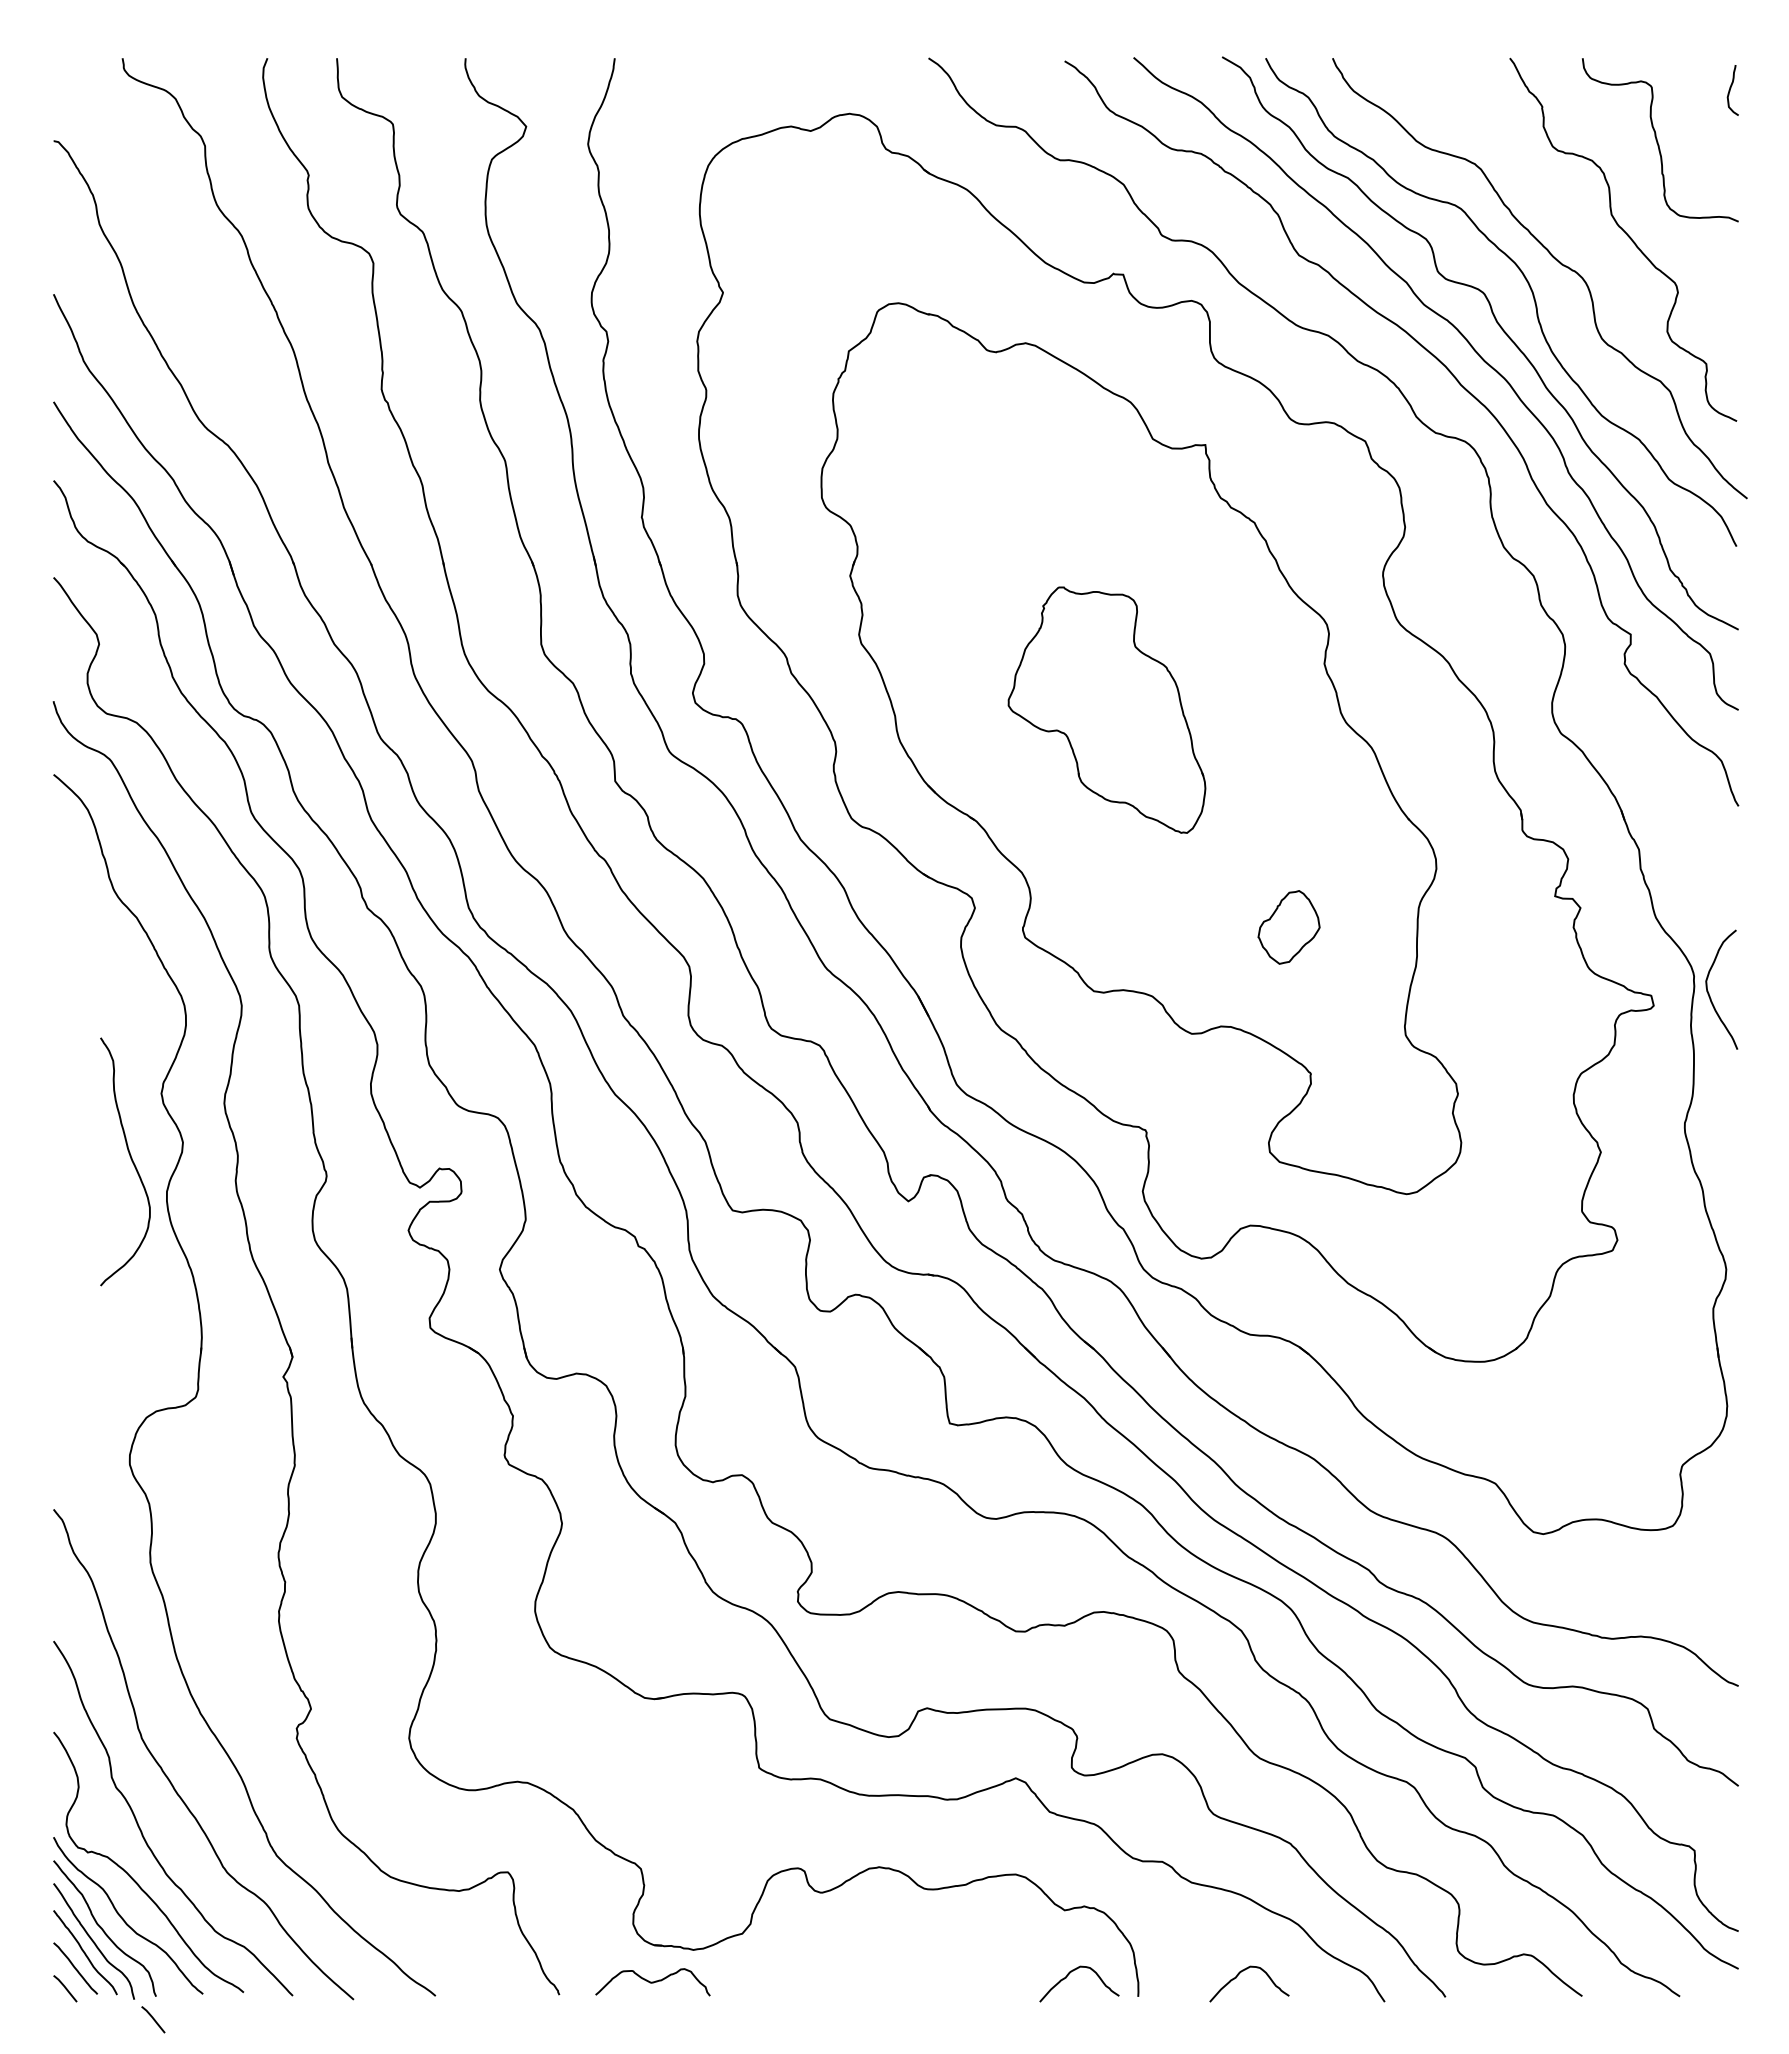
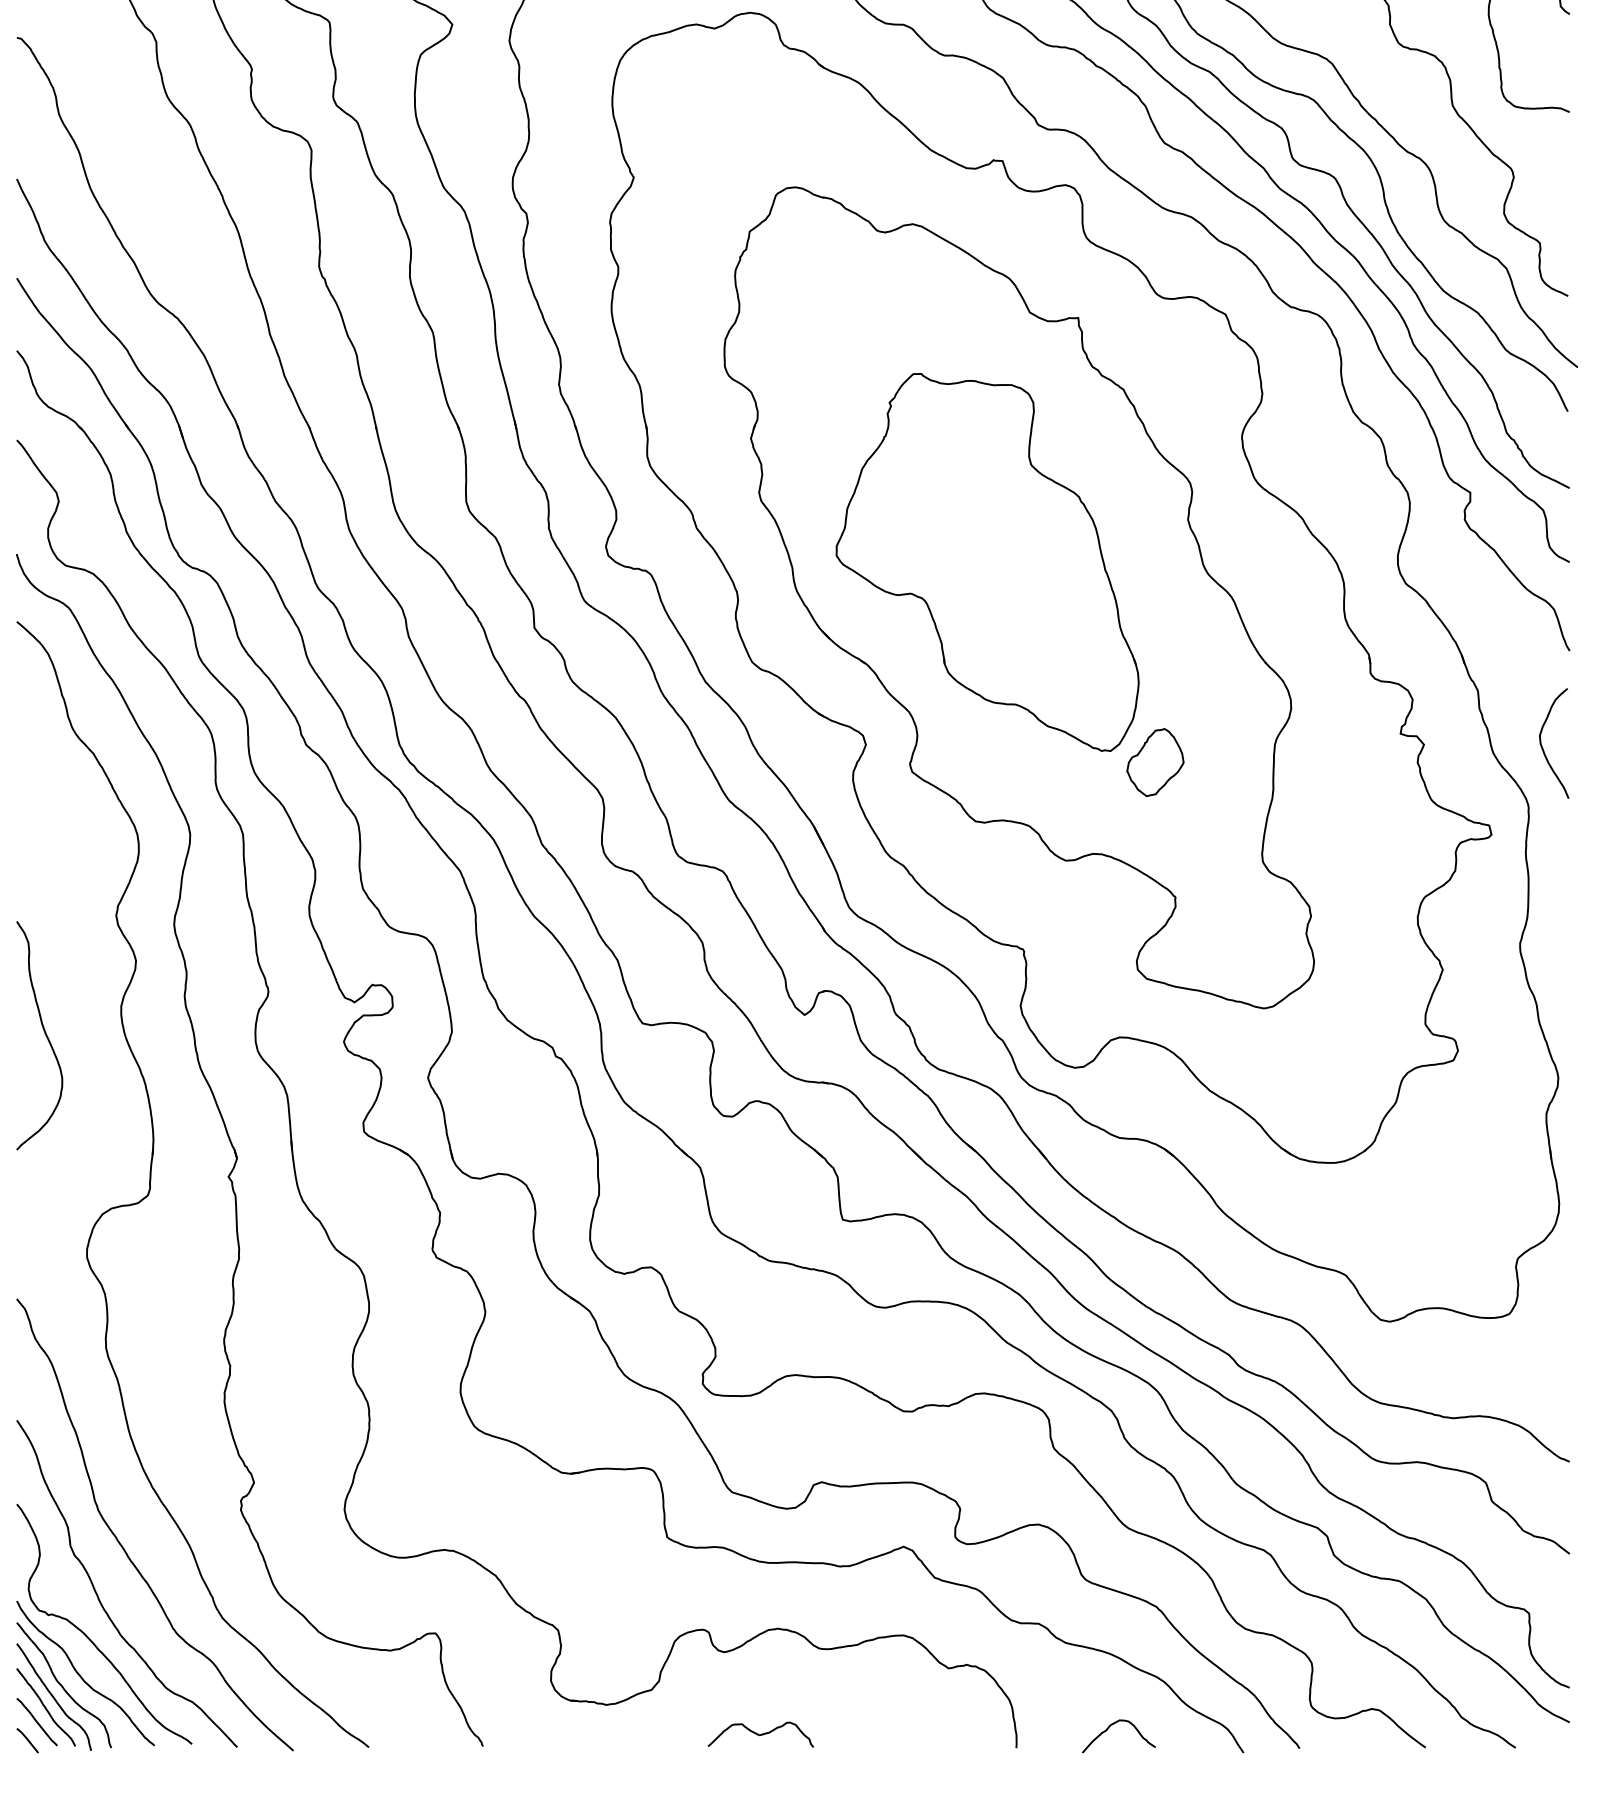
part: (1106, 709) -> (987, 561), size x1.67
curve: (1710, 995) -> (1543, 748), moved
curve: (130, 1159) -> (44, 1033), moved
curve: (1073, 1971) -> (956, 1724), removed
curve: (652, 1982) -> (760, 1734), moved
line: (153, 2019) -> (108, 1769), removed

